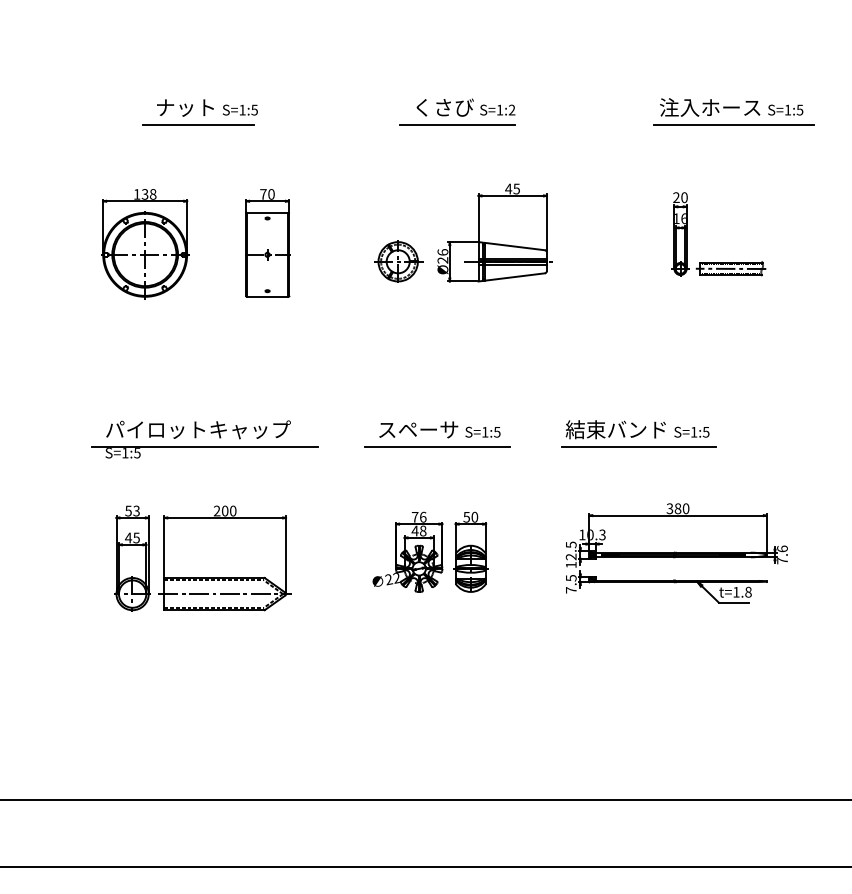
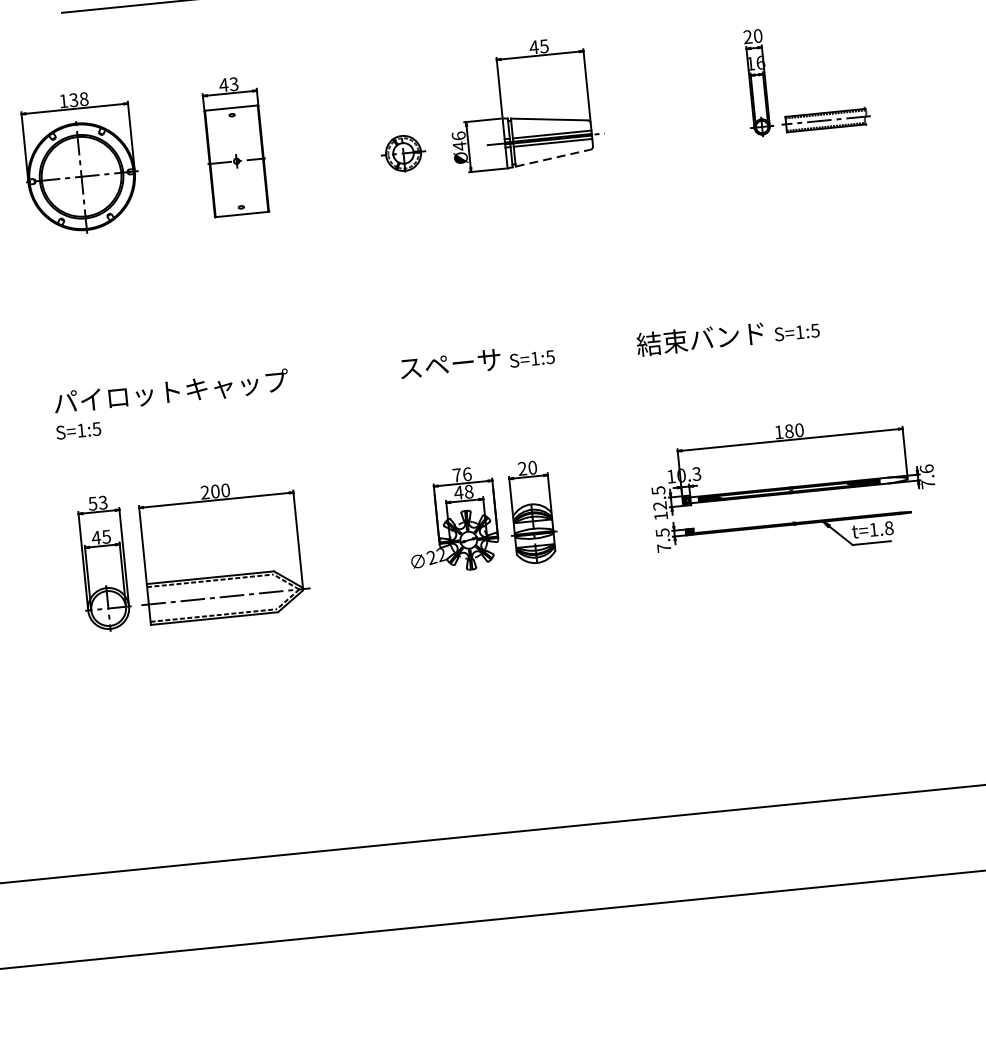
text: (266, 194) -> (227, 84), 70 -> 43
text: (442, 260) -> (459, 146), Ø26 -> Ø46
part: (398, 261) -> (403, 153), size x0.7
line: (515, 276) -> (553, 157), solid -> dashed
line: (437, 446) -> (476, 382), removed
line: (205, 447) -> (182, 413), removed
line: (638, 447) -> (731, 358), removed
text: (669, 508) -> (778, 432), 380 -> 180
text: (466, 516) -> (522, 467), 50 -> 20

